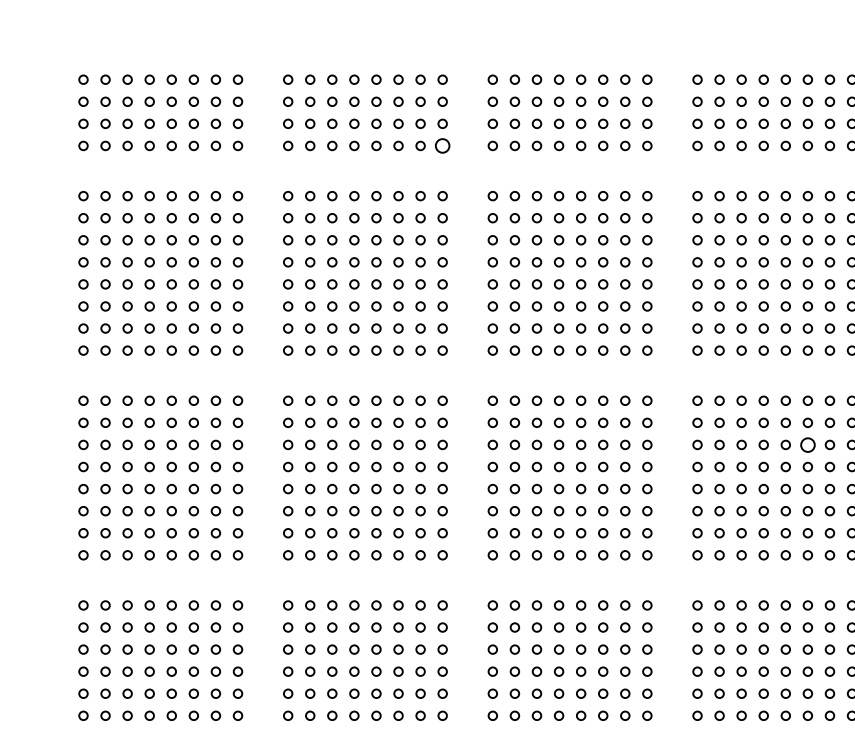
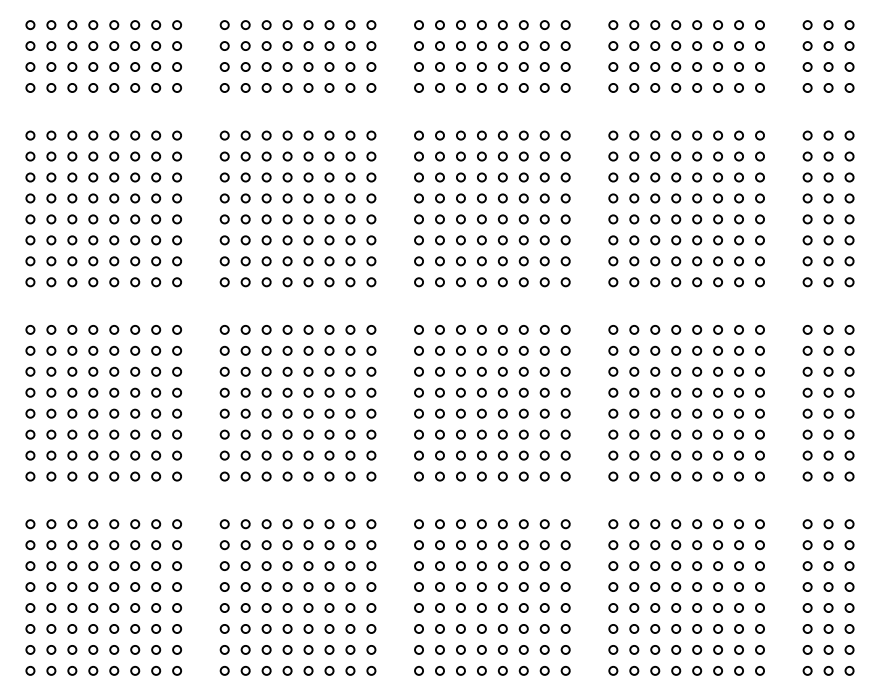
circle: (442, 145) -> (371, 87), size x0.62
circle: (807, 444) -> (717, 371), size x0.62

